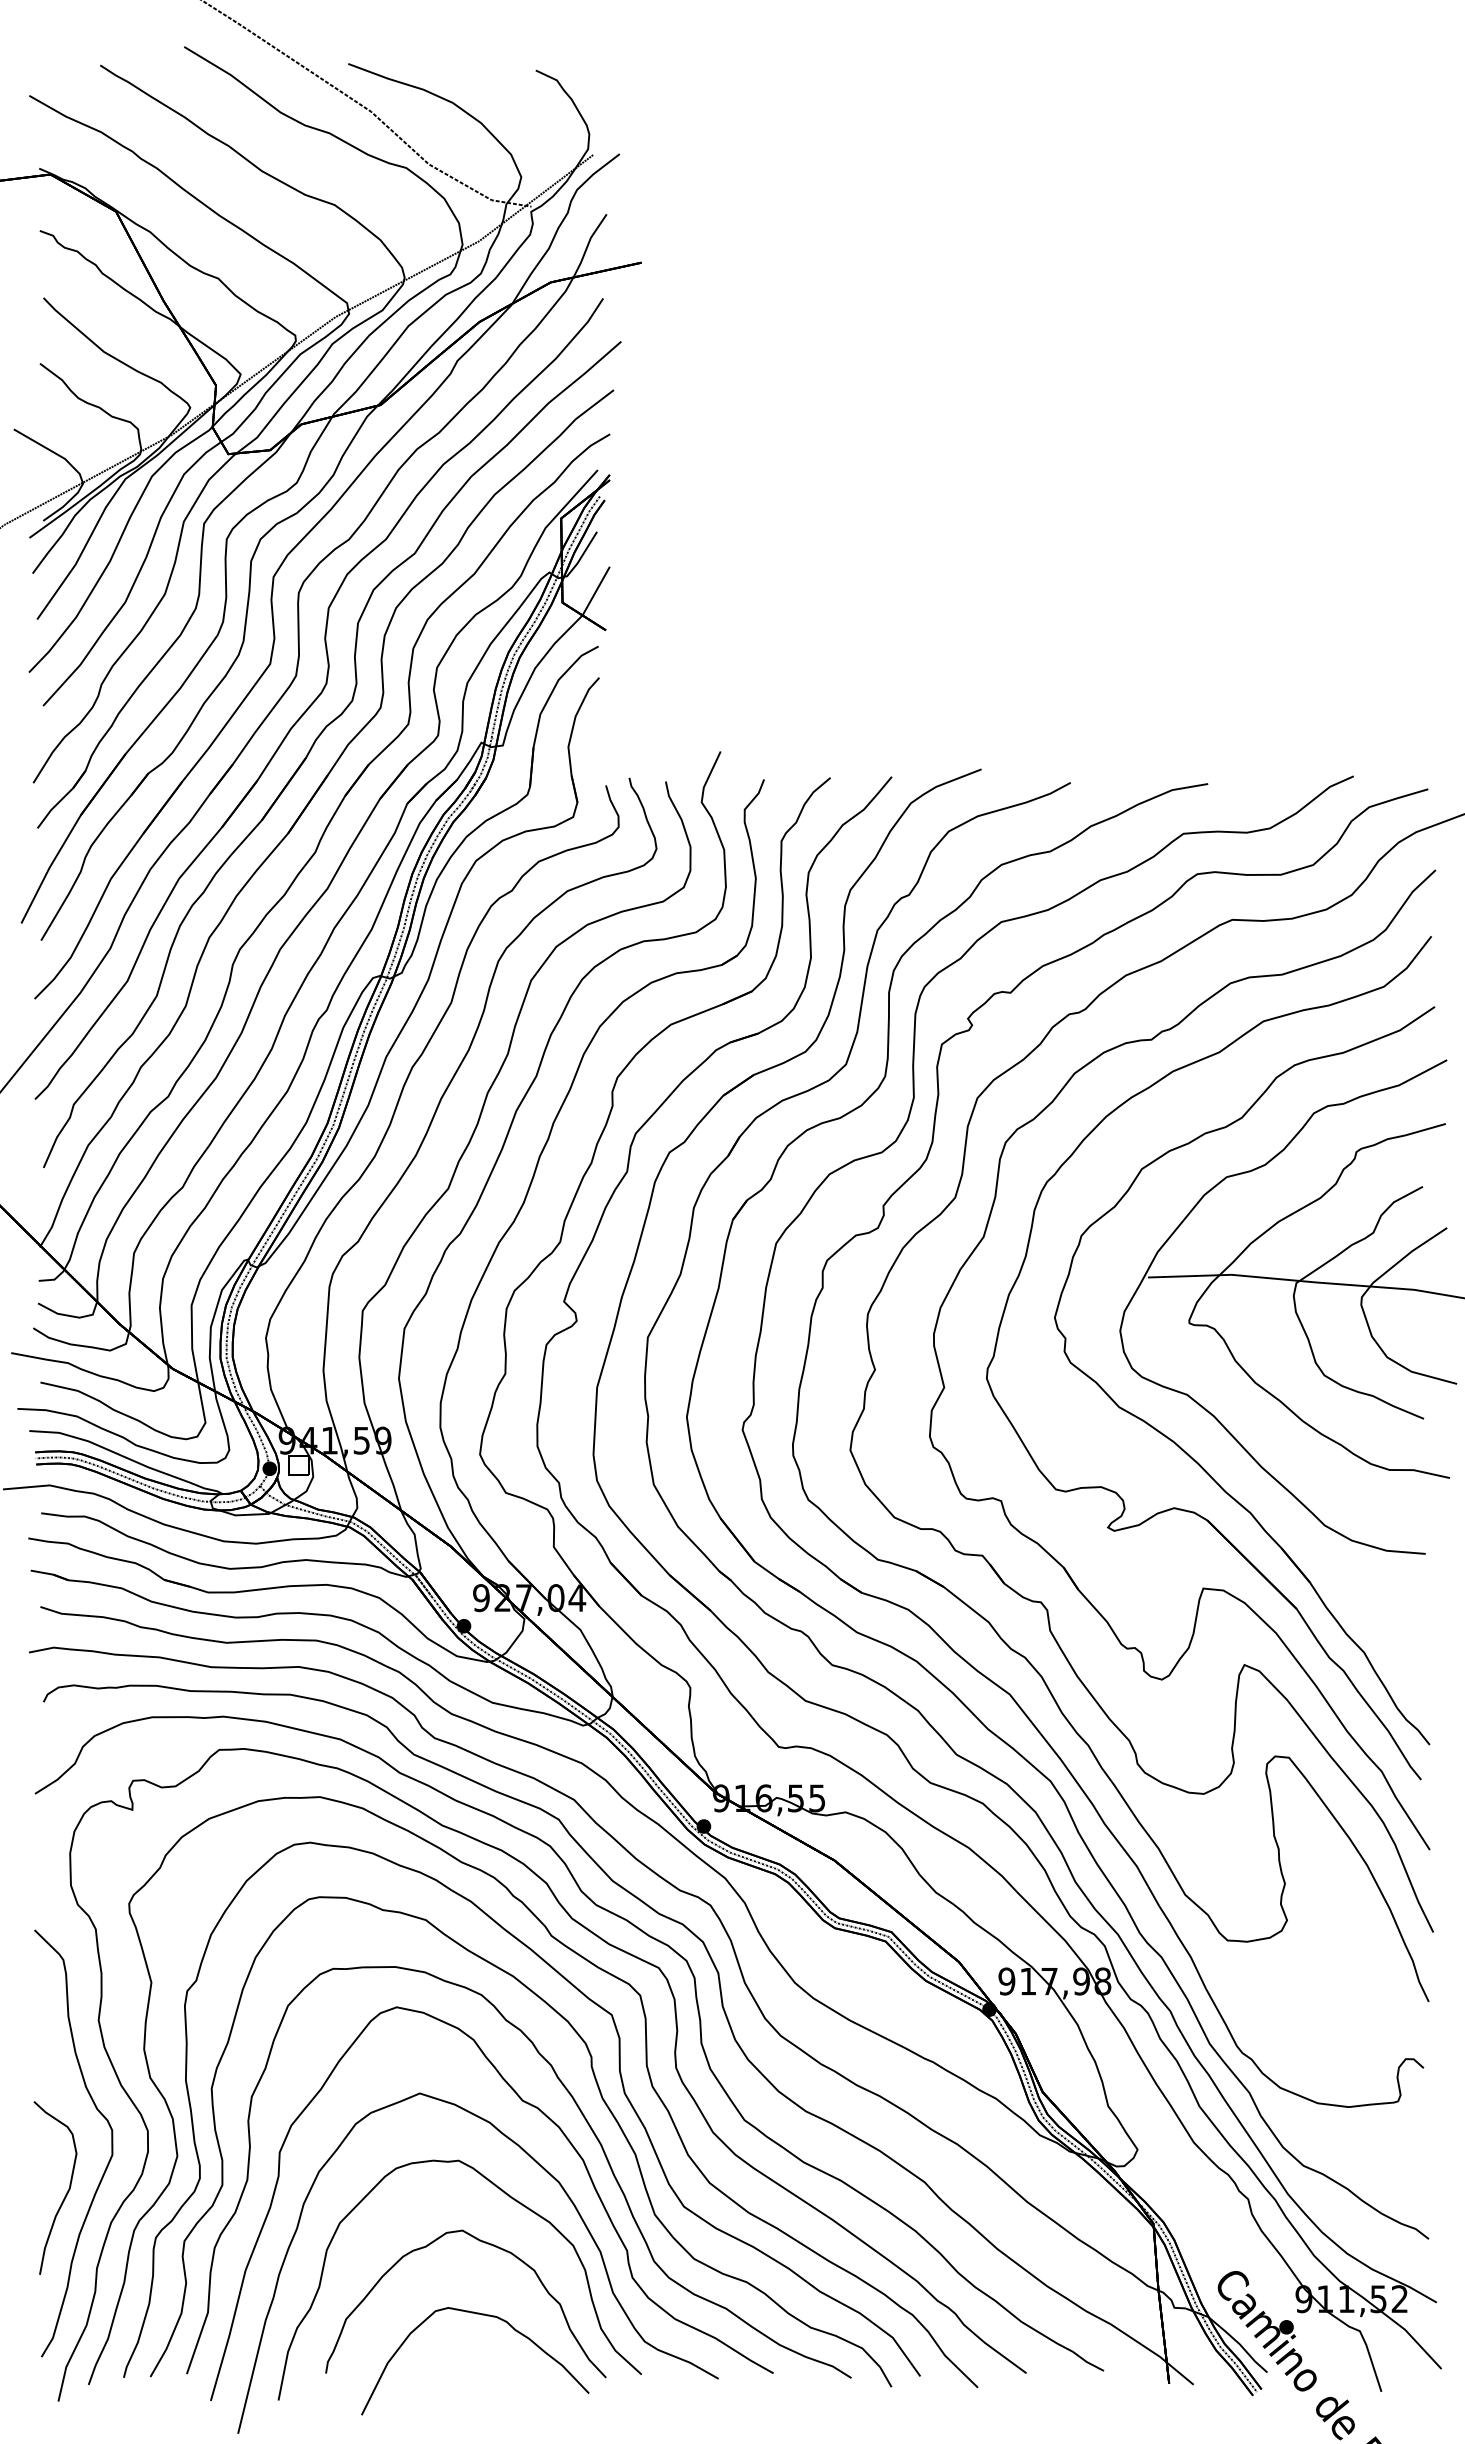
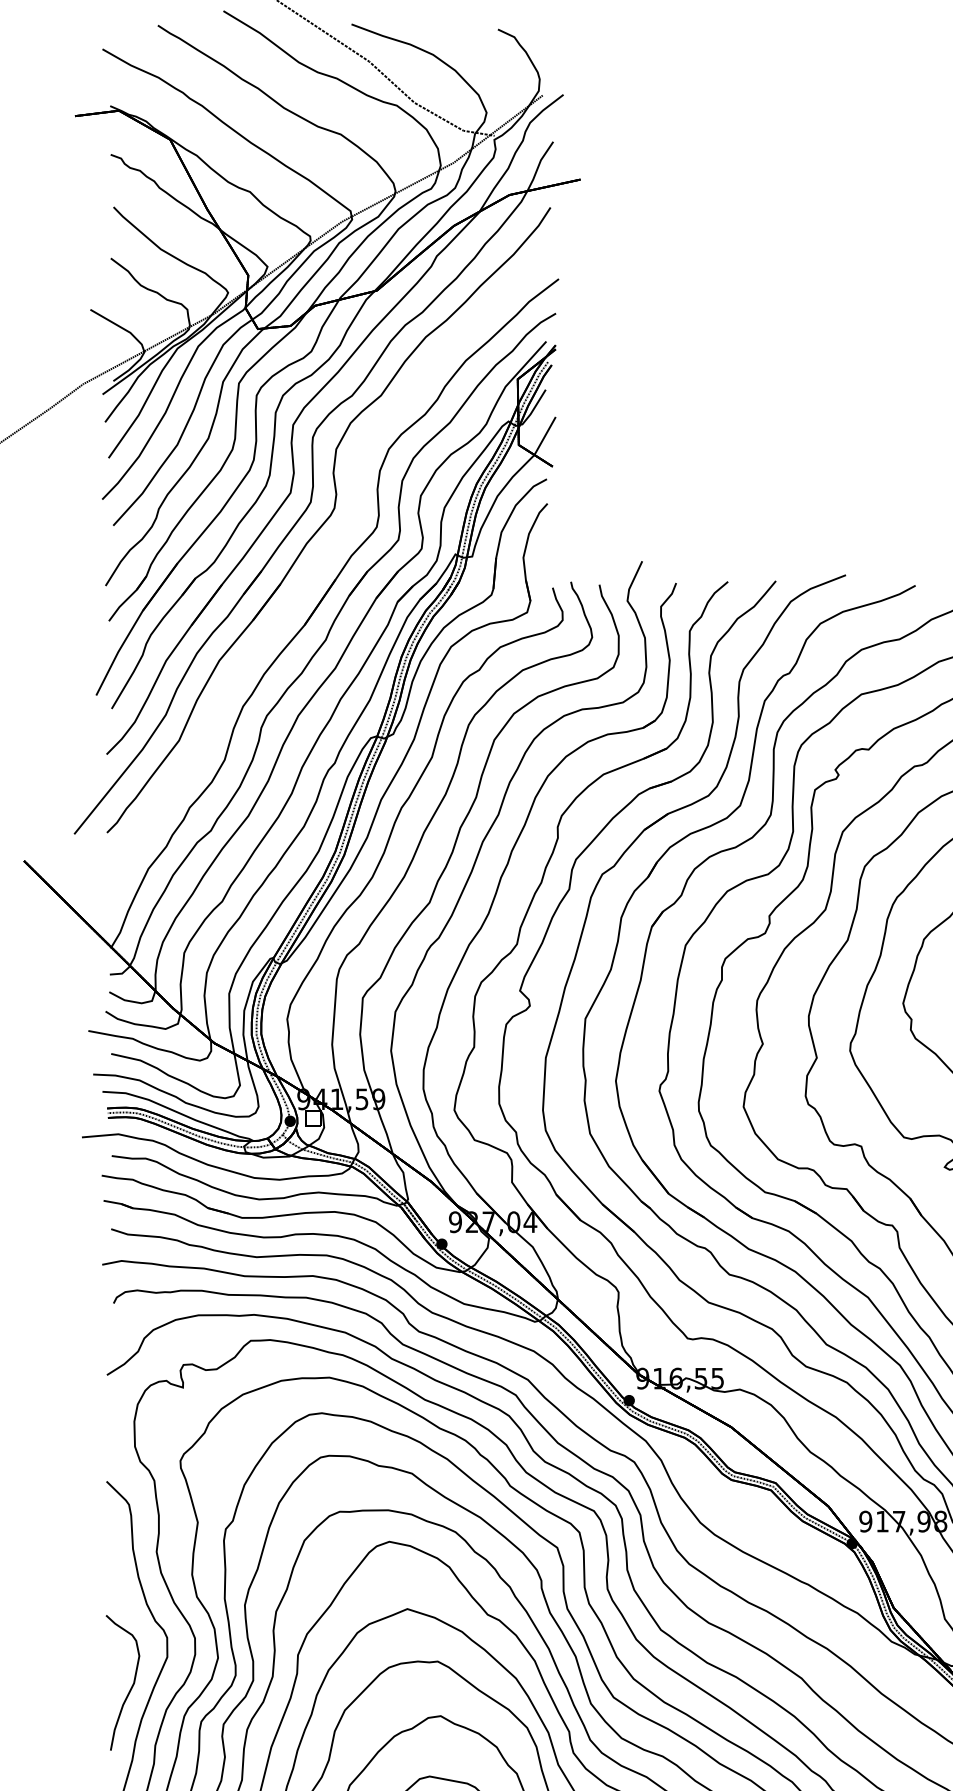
part: (315, 743) -> (325, 554), removed

